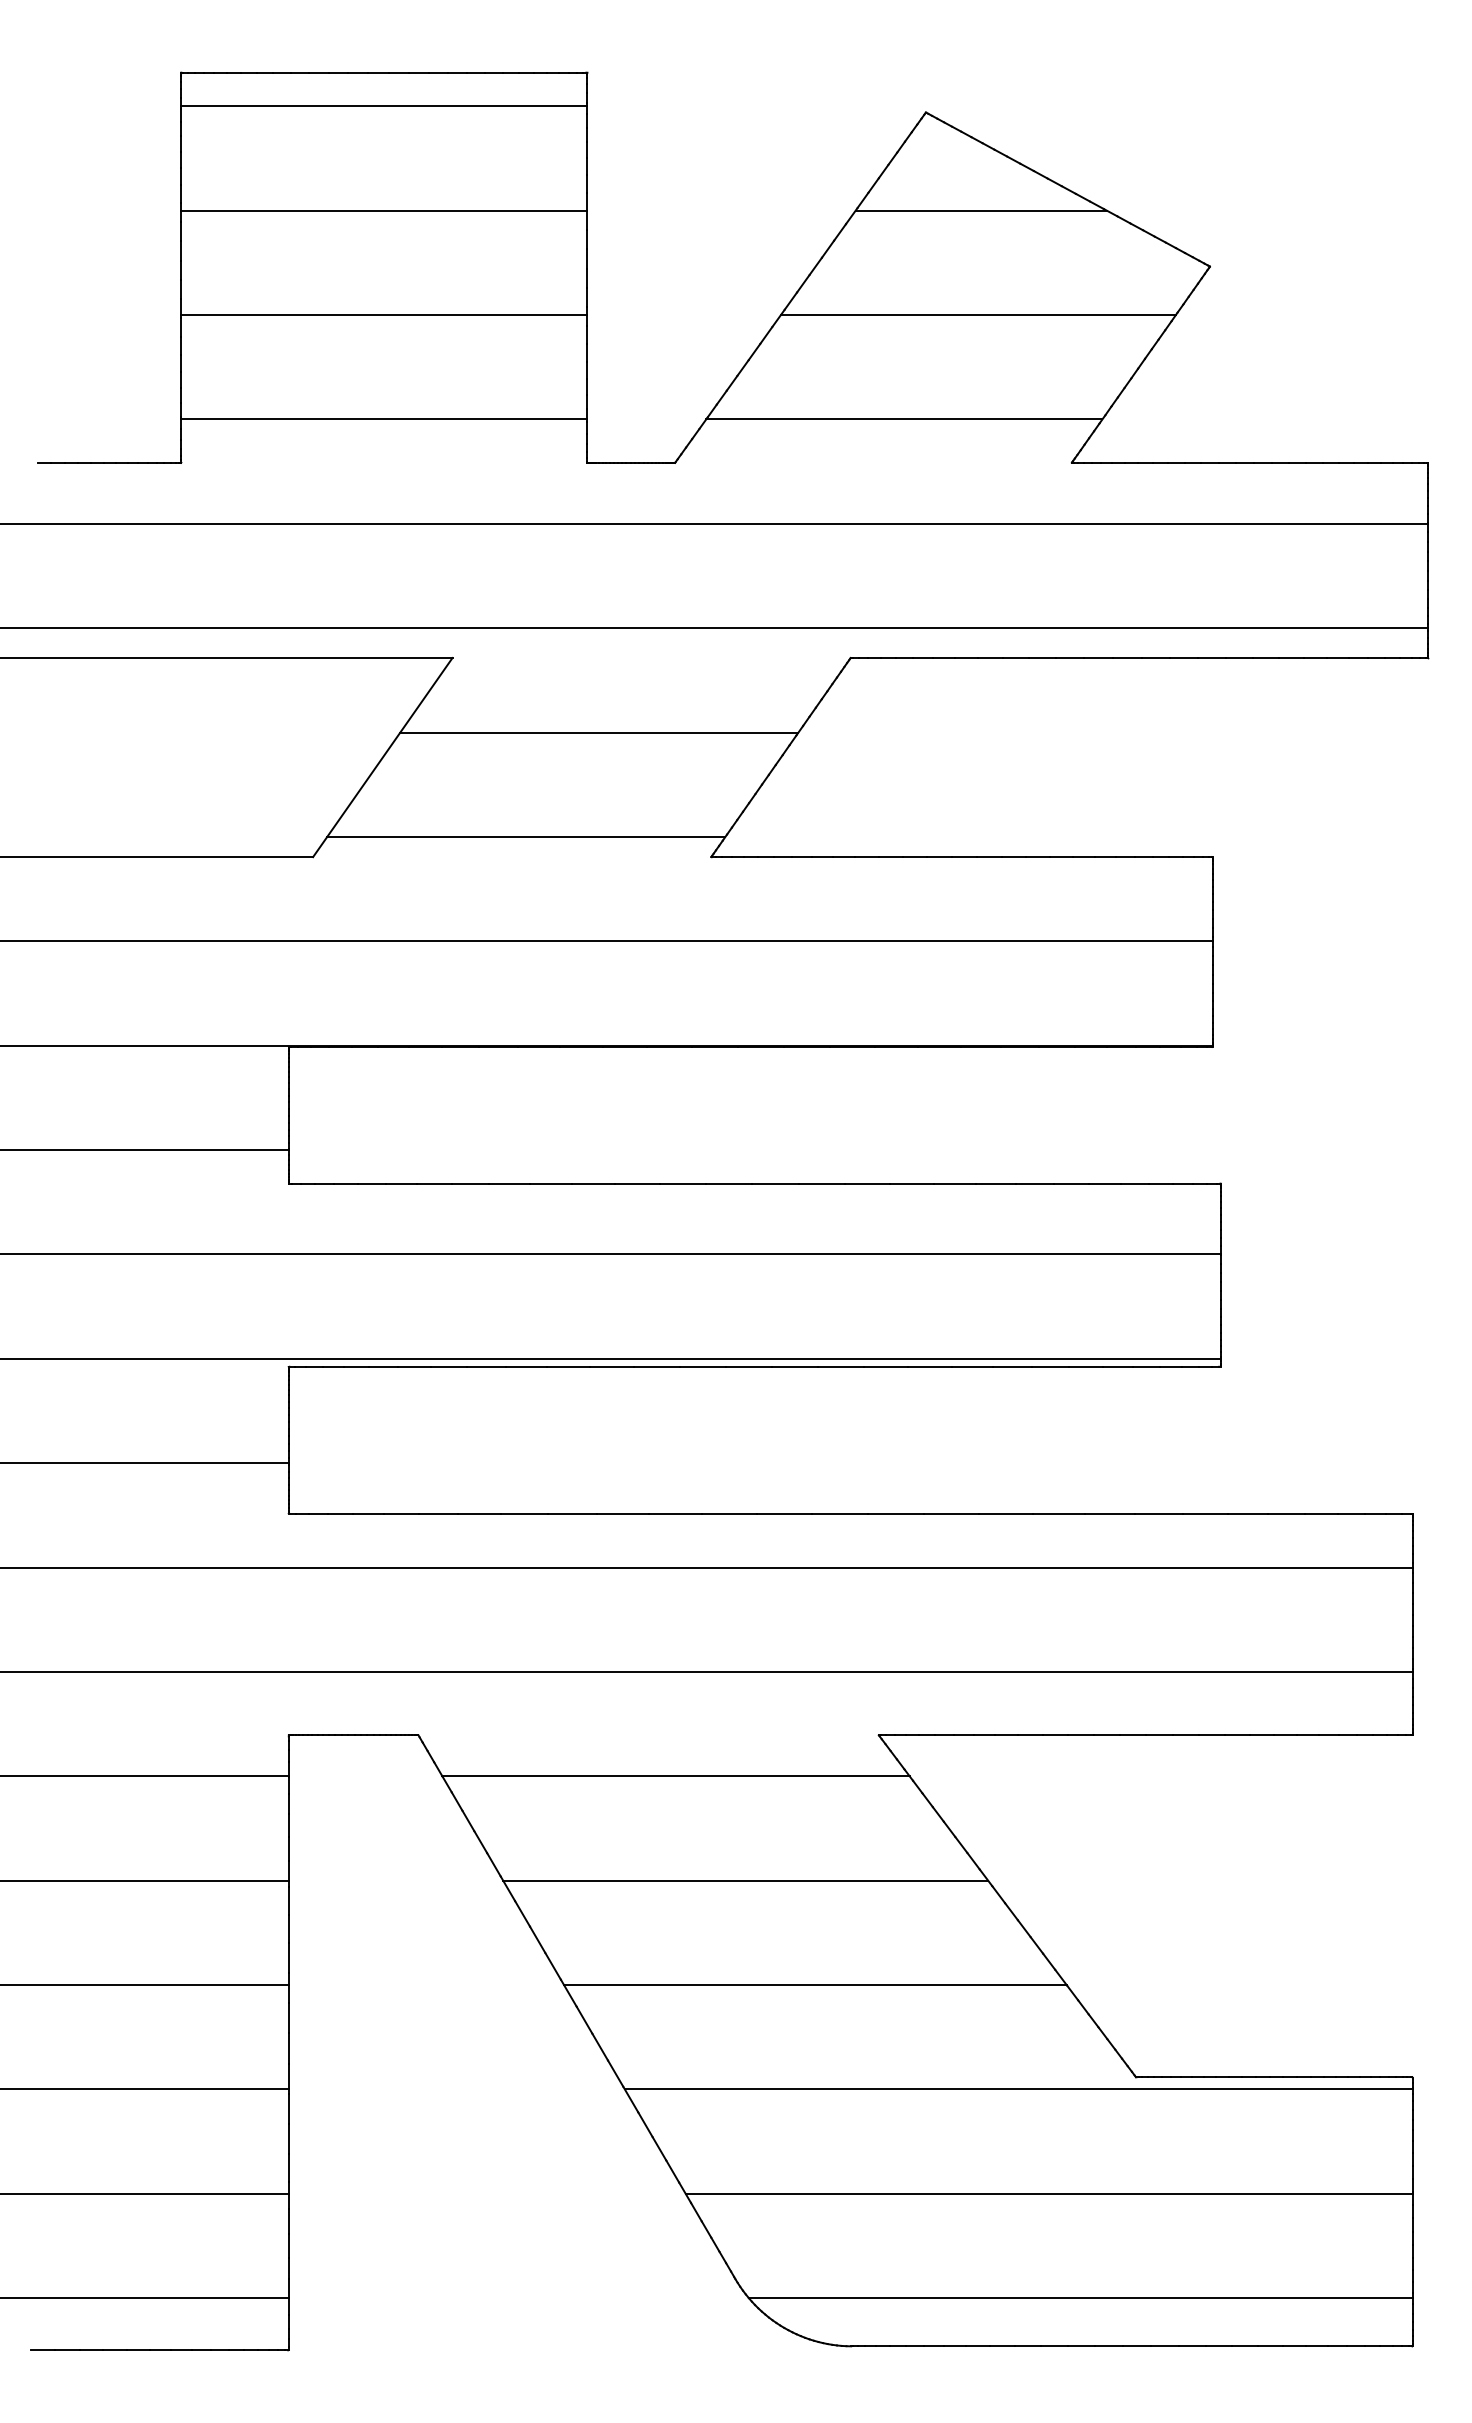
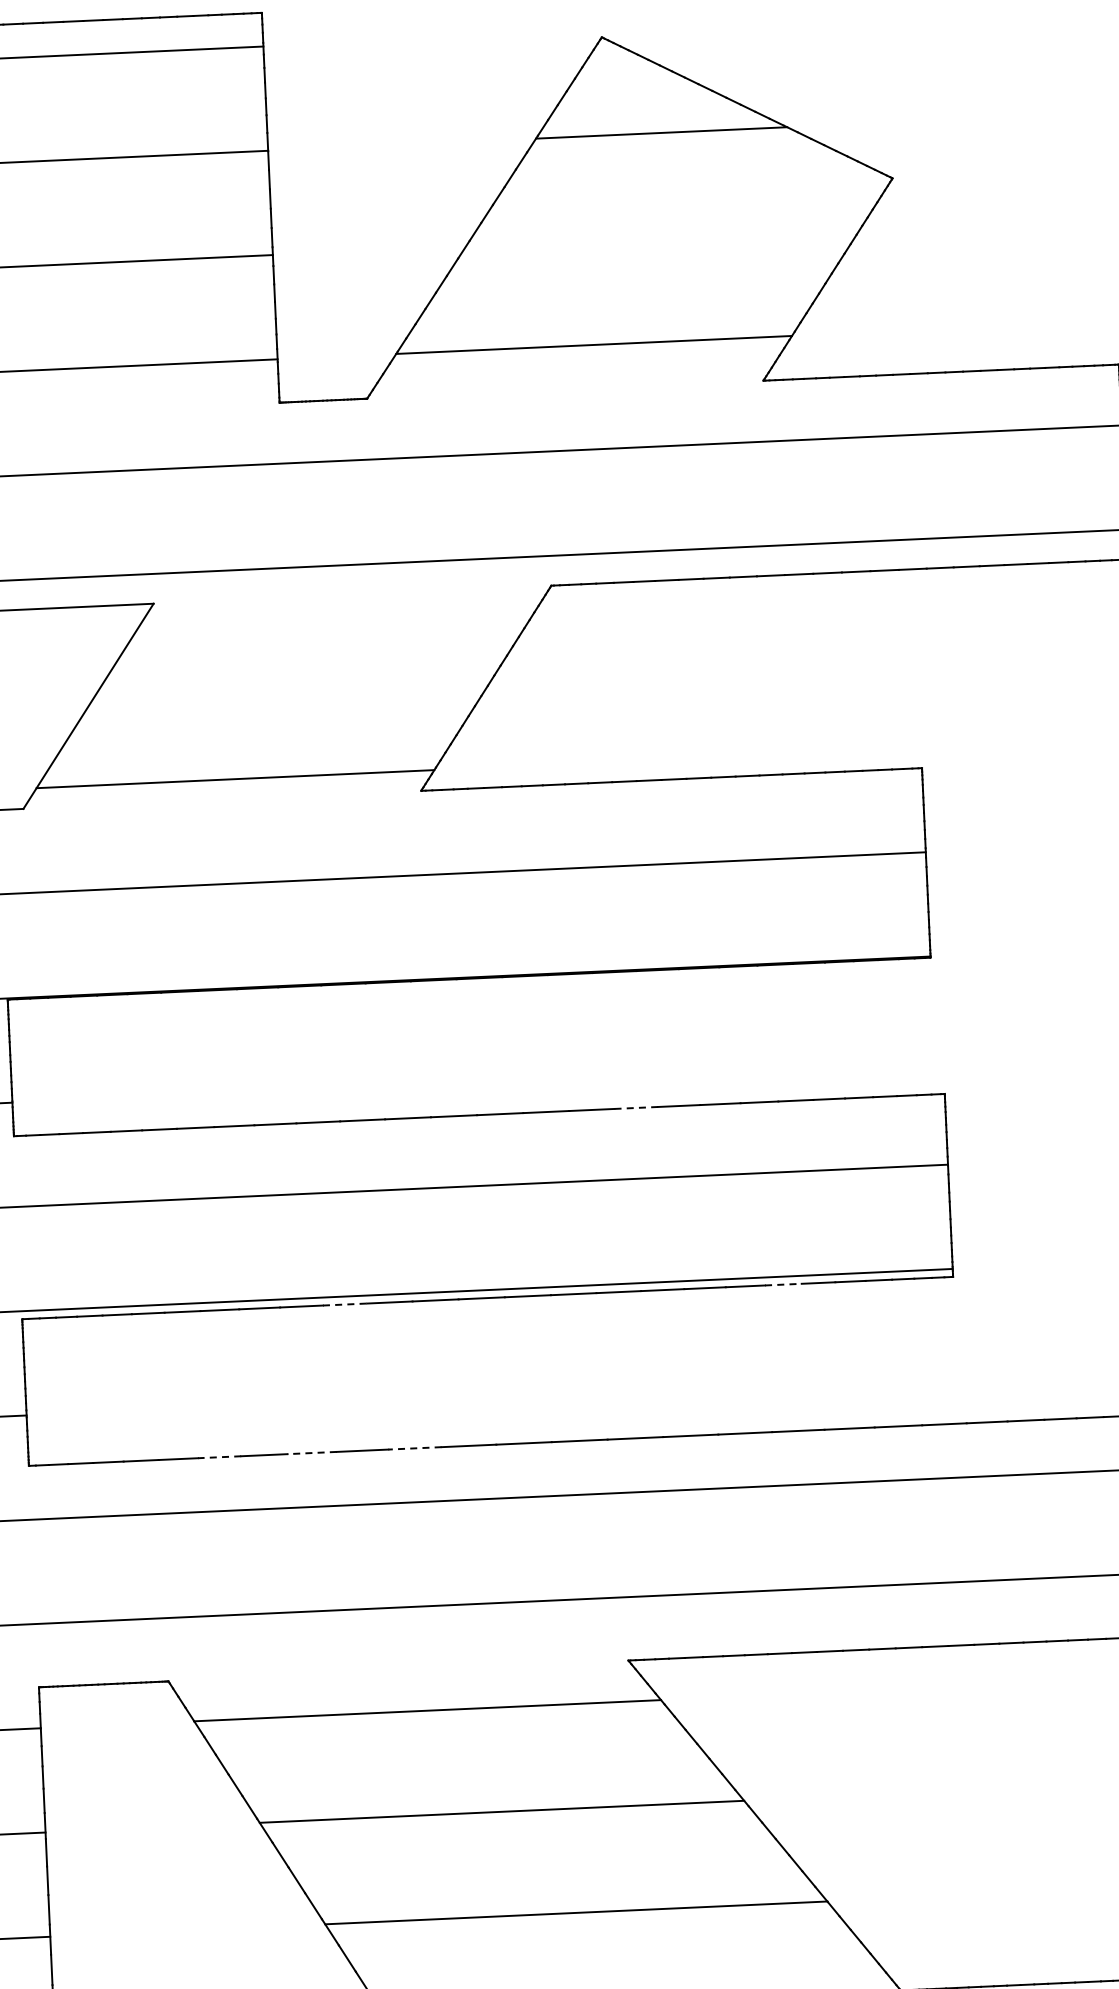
line: (977, 315) -> (662, 237), removed
line: (599, 732) -> (303, 671), removed
line: (911, 1183) -> (636, 1107), solid -> dashed
line: (612, 1366) -> (345, 1304), solid -> dashed
line: (1051, 1366) -> (784, 1284), solid -> dashed
line: (479, 1513) -> (219, 1457), solid -> dashed
line: (572, 1513) -> (312, 1452), solid -> dashed
line: (675, 1513) -> (415, 1448), solid -> dashed

